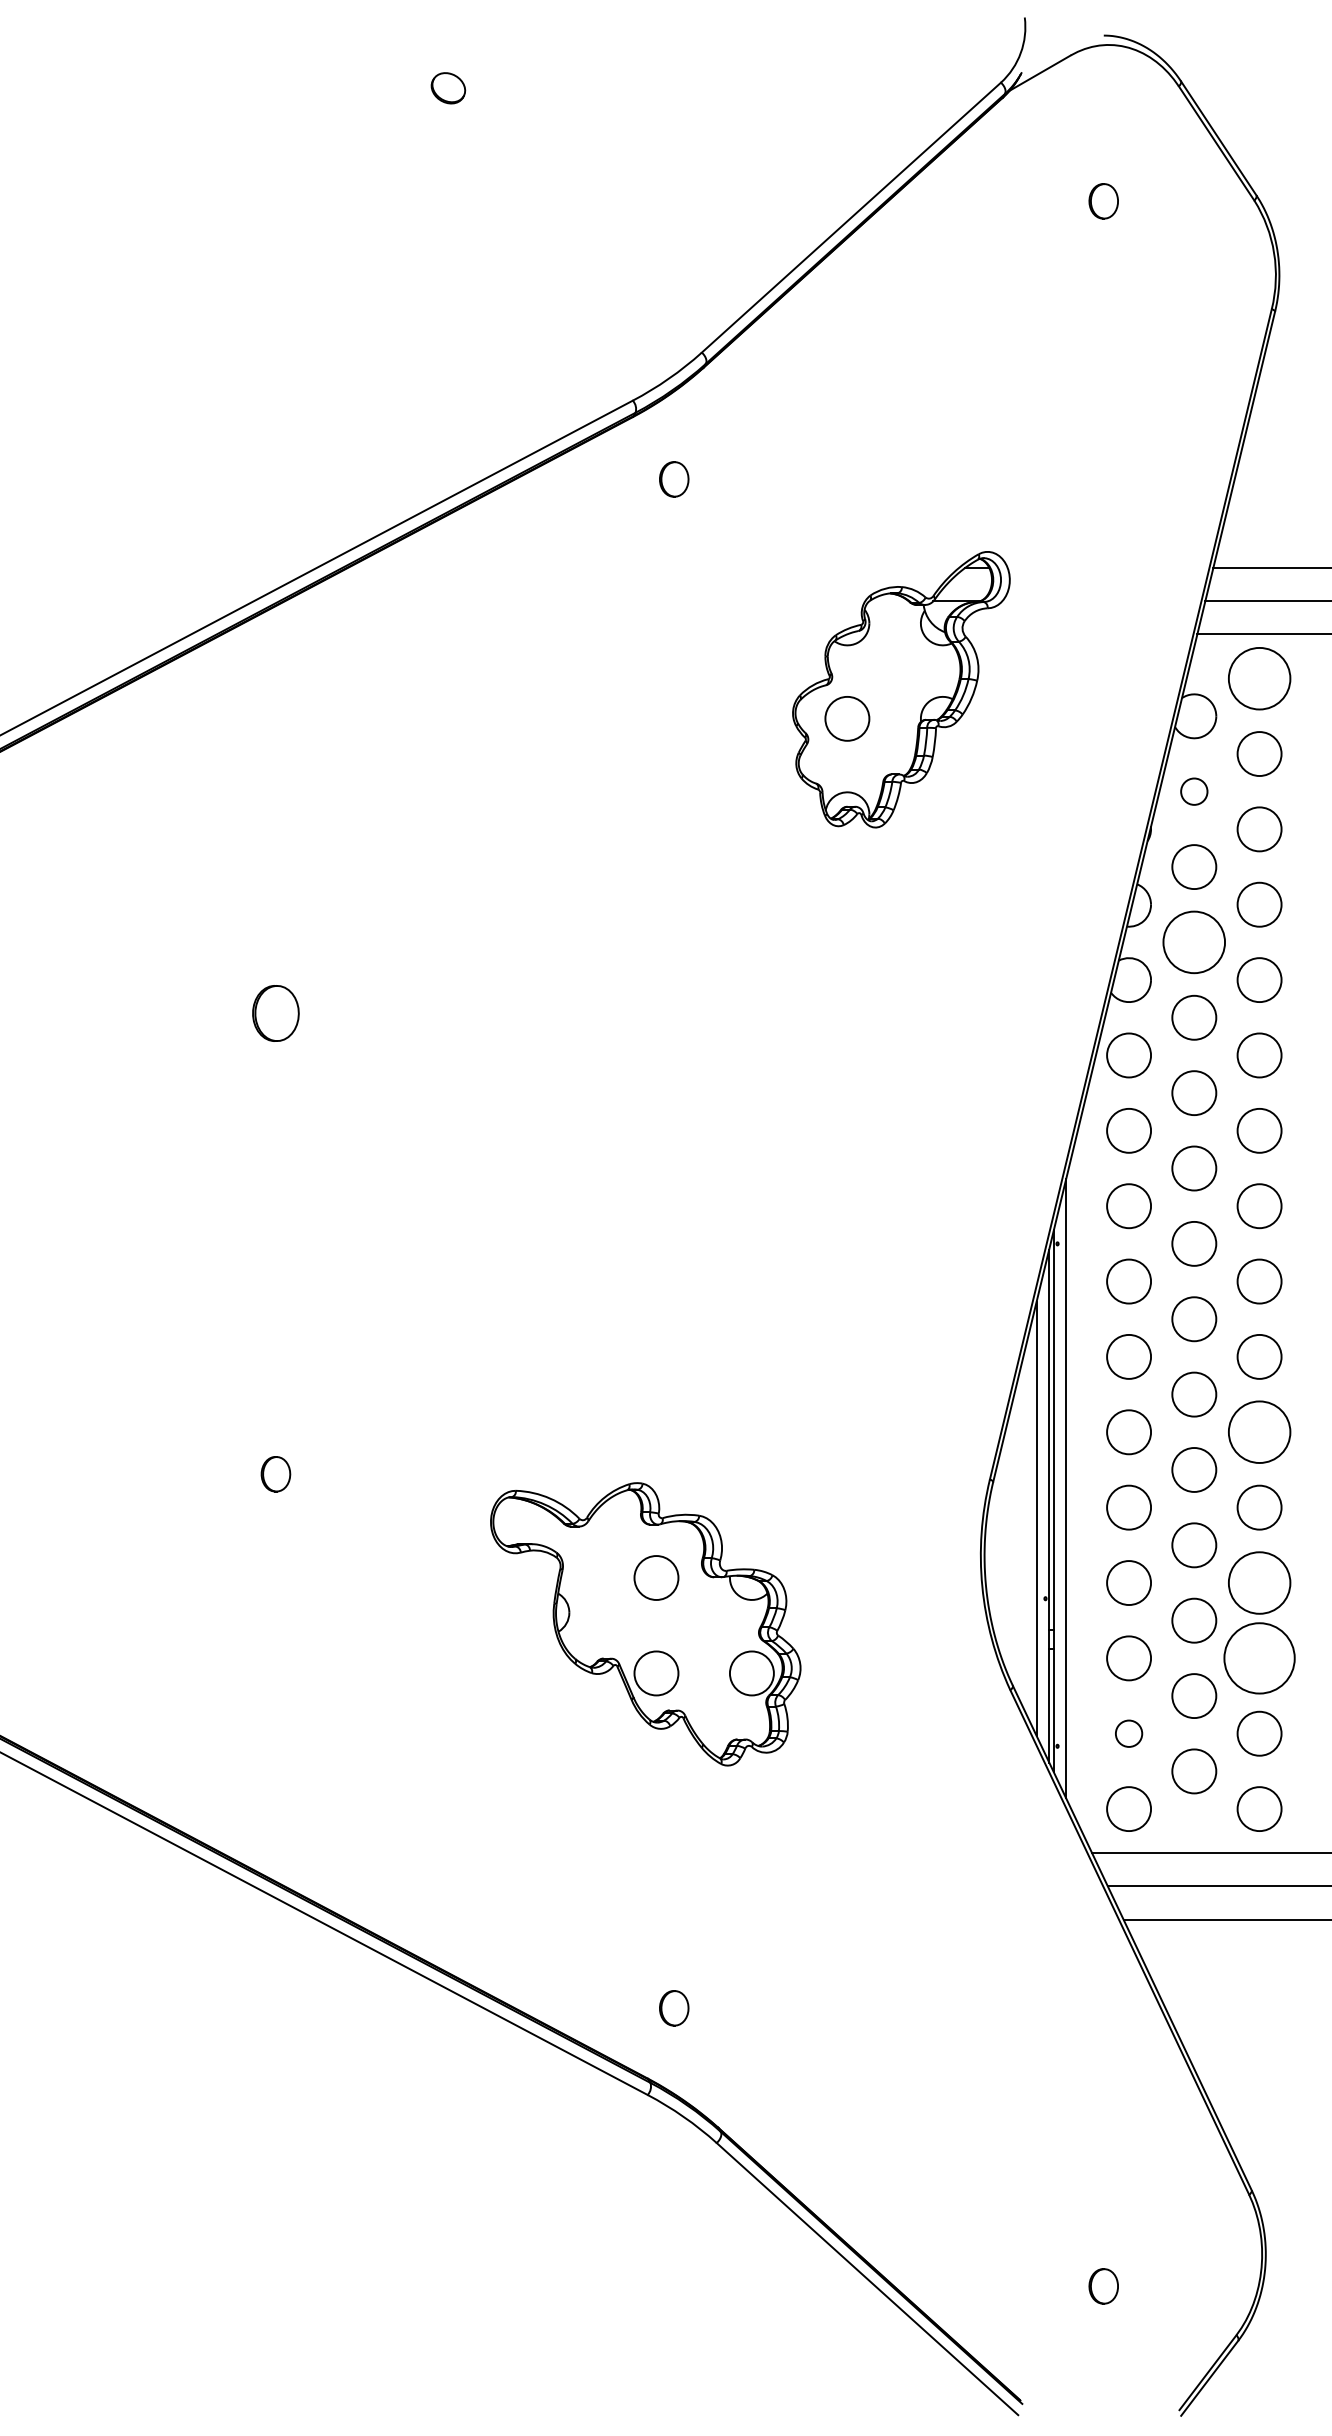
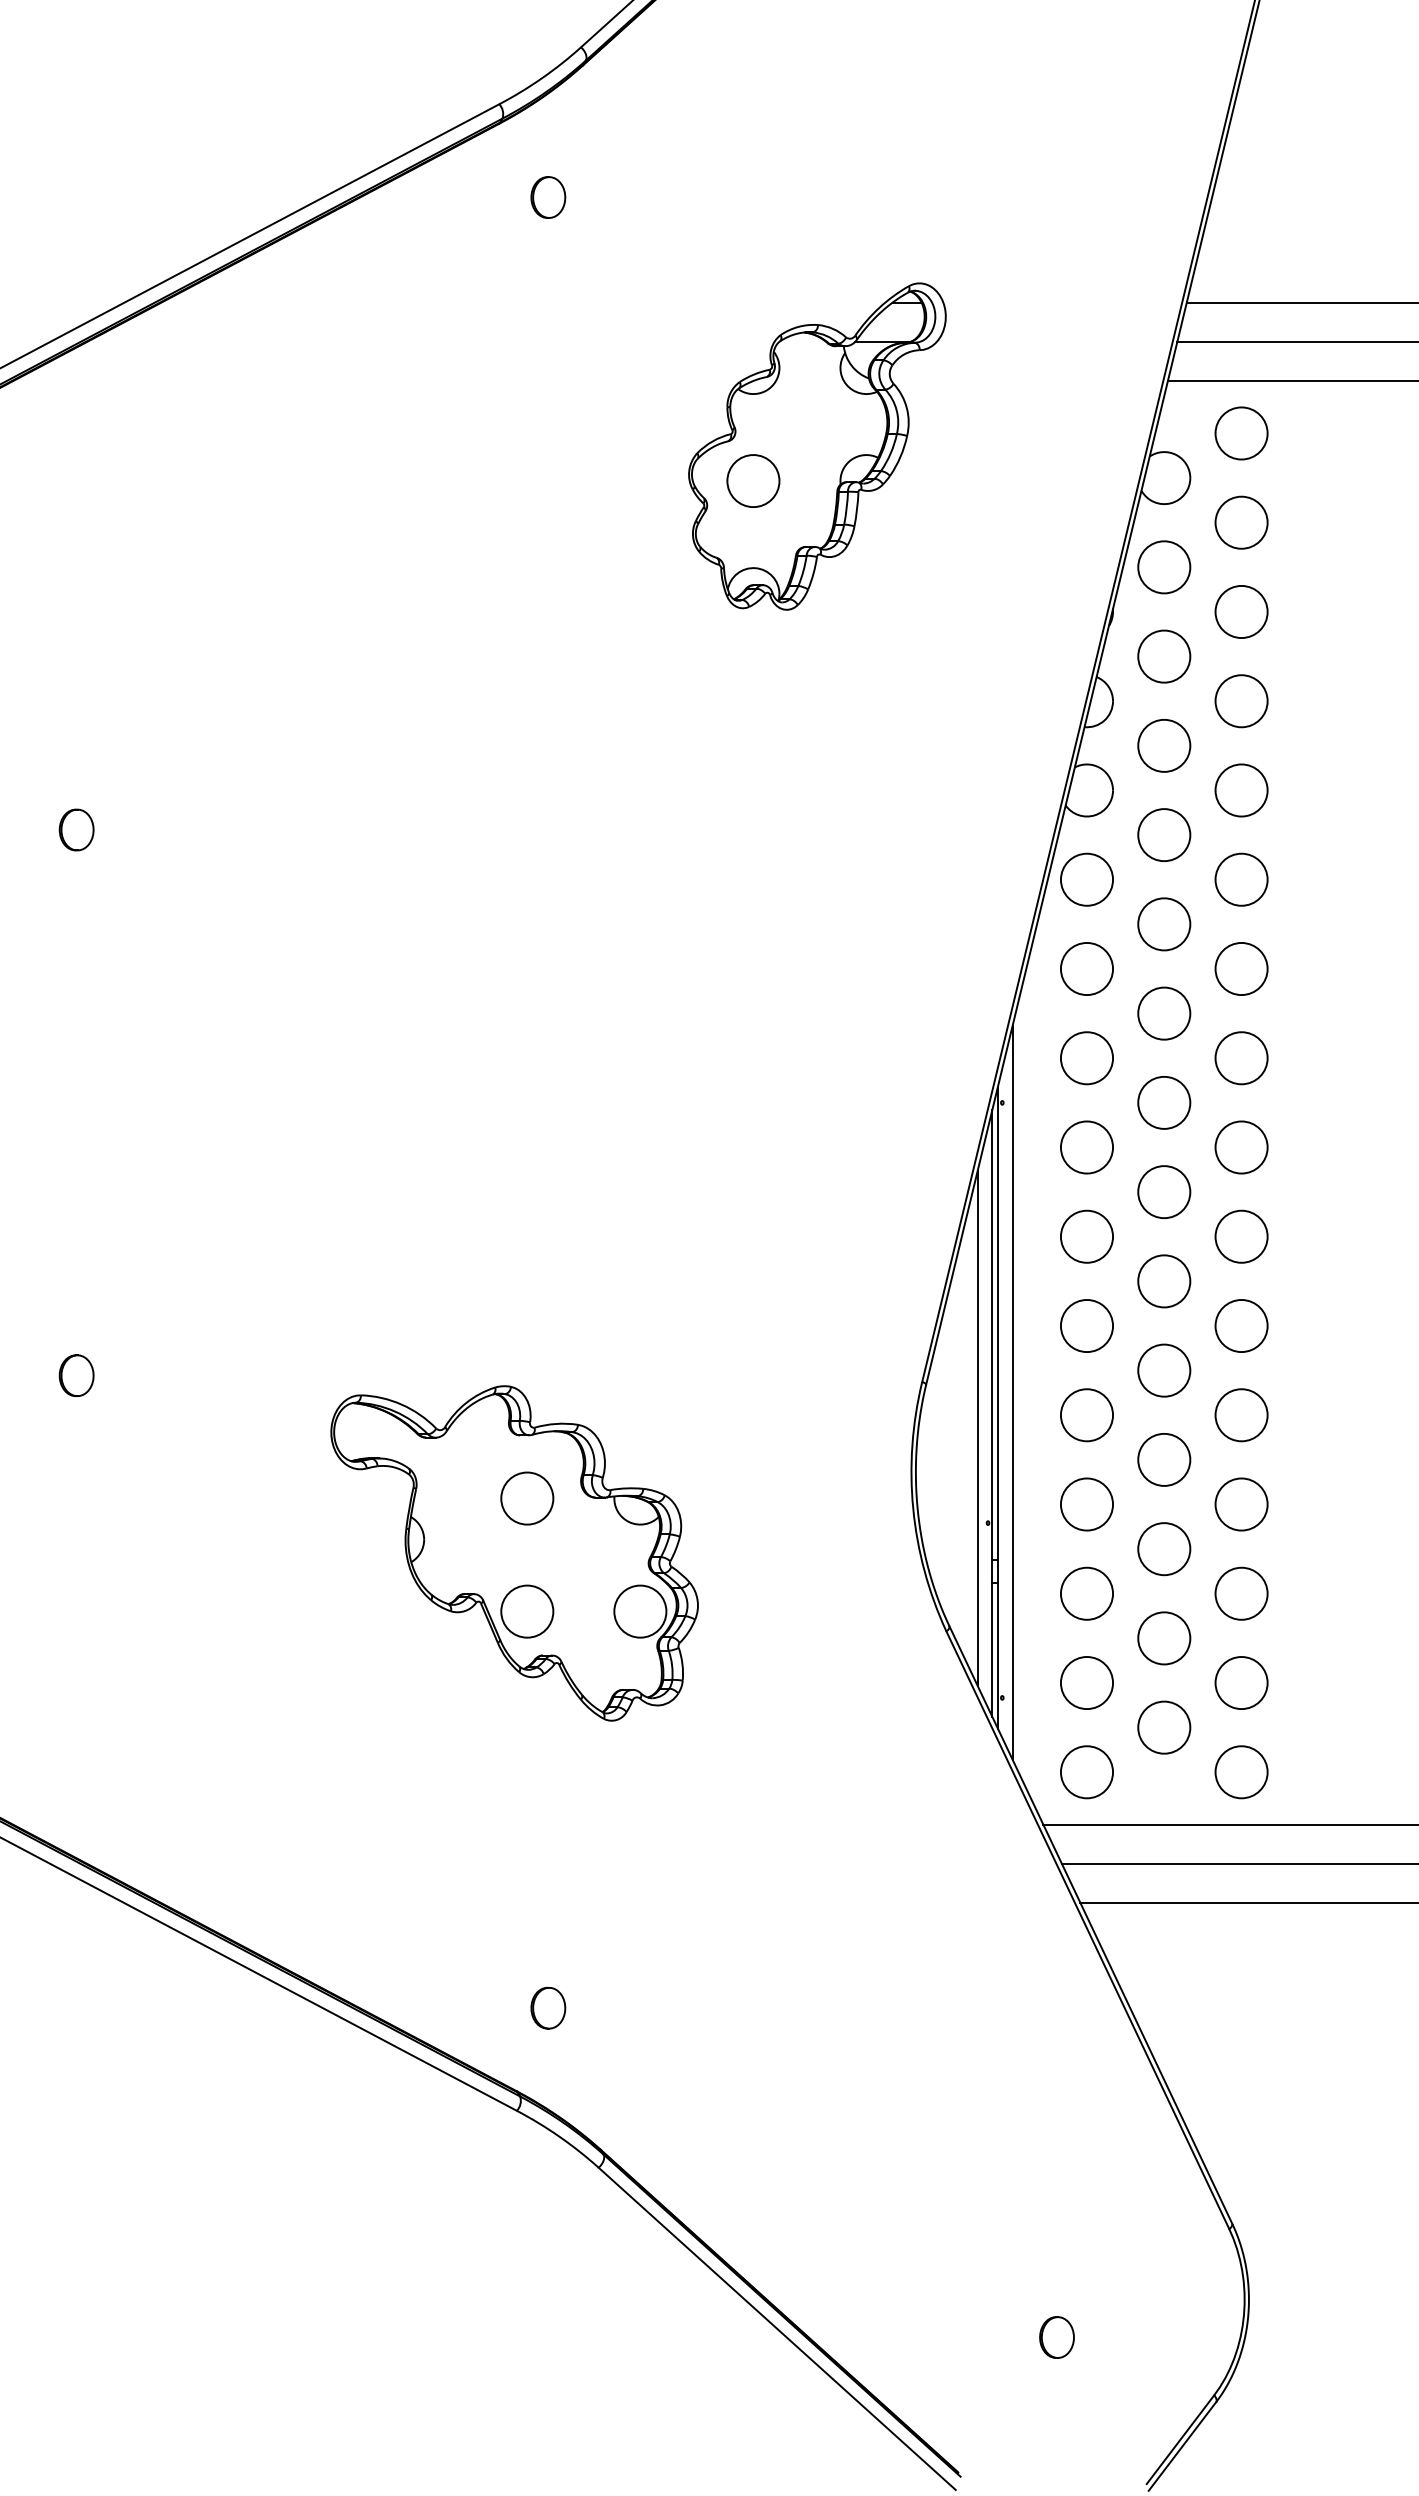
circle: (1259, 678) -> (1241, 433), size x0.71
circle: (1194, 791) -> (1164, 567), size x1.67
circle: (1194, 942) -> (1164, 745), size x0.71
part: (275, 1013) -> (76, 830), size x0.62
circle: (1259, 1432) -> (1241, 1326), size x0.71
circle: (1259, 1582) -> (1241, 1503), size x0.71
circle: (1259, 1658) -> (1241, 1593), size x0.62
circle: (1129, 1733) -> (1087, 1682), size x1.67

